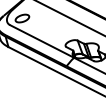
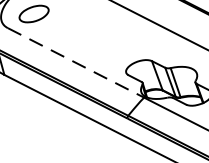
line: (42, 41) -> (76, 62), solid -> dashed

